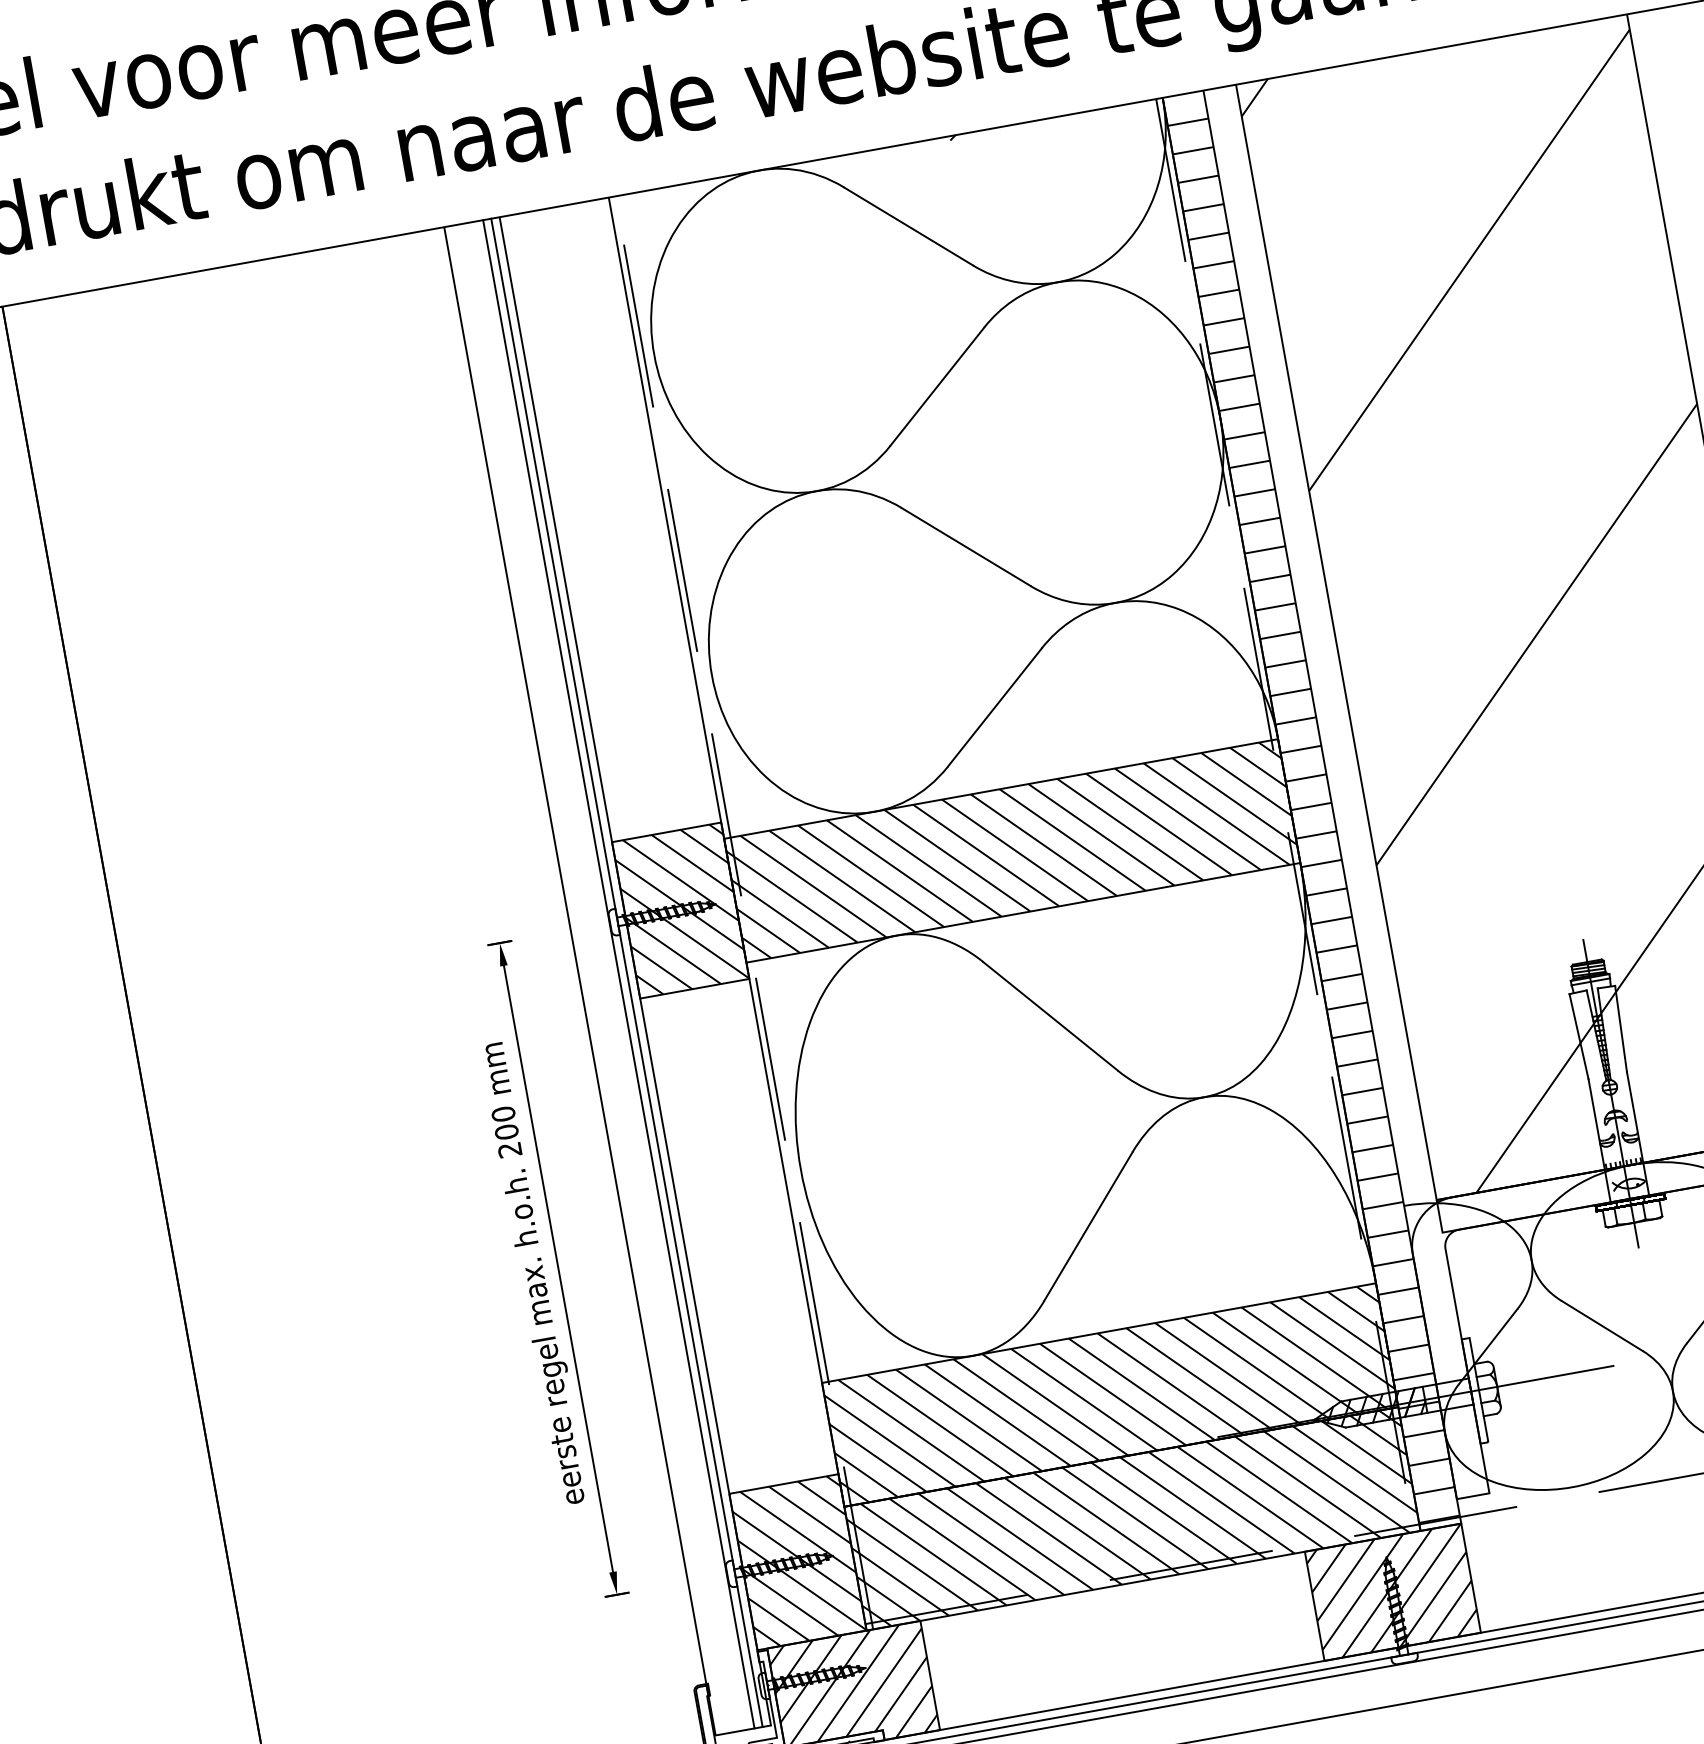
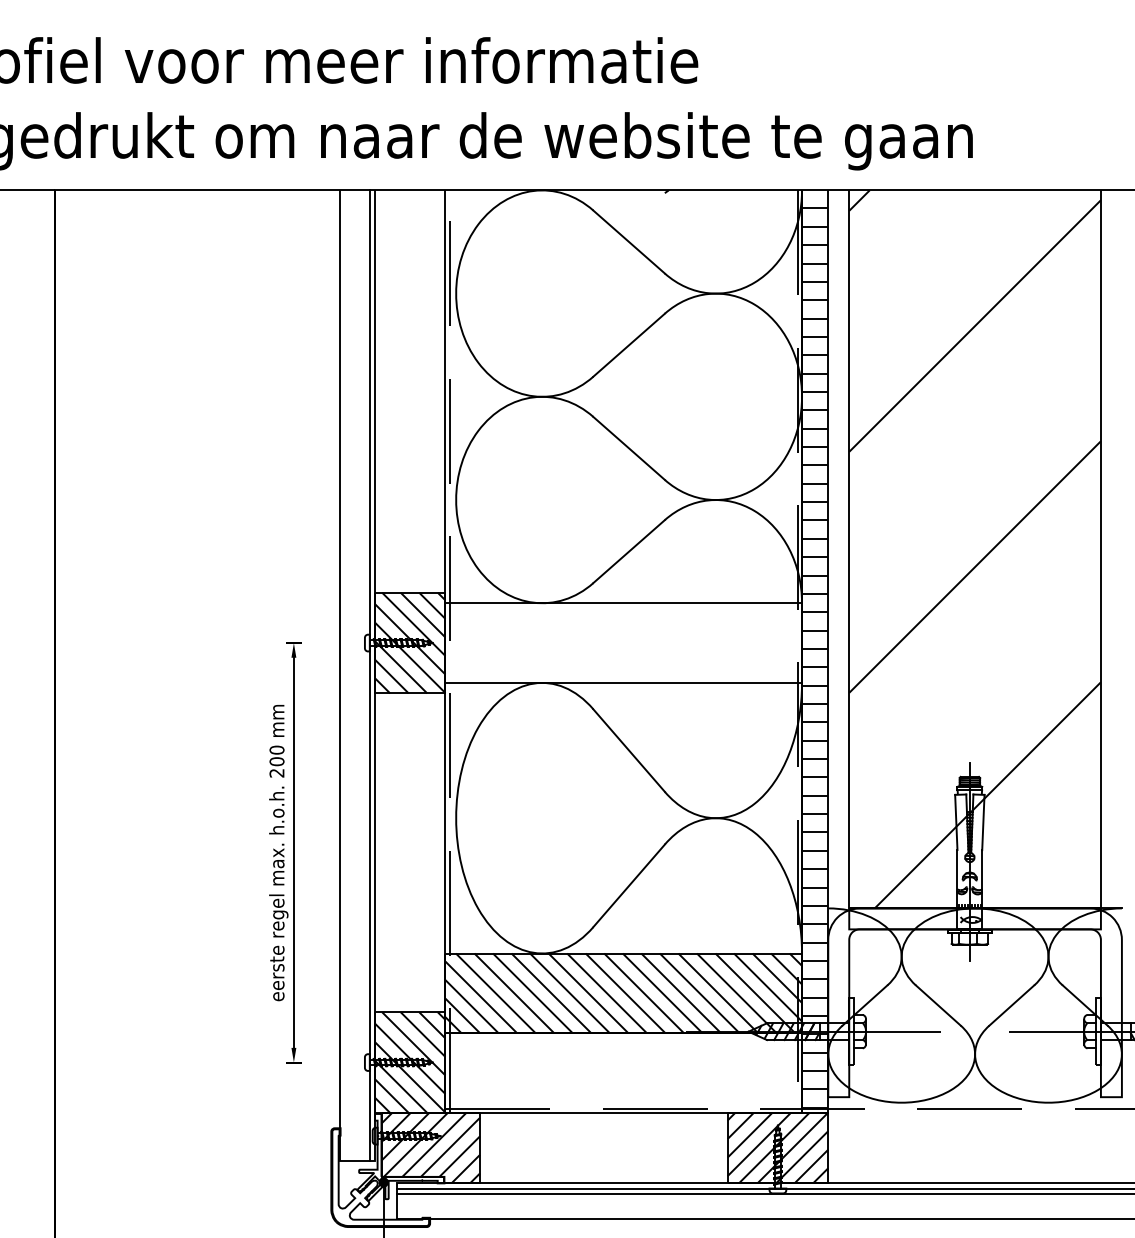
hatch: (1011, 850) -> (623, 642), removed
line: (618, 973) -> (364, 675), removed
hatch: (1131, 1518) -> (623, 1072), removed

